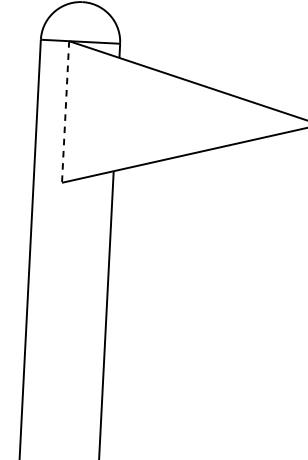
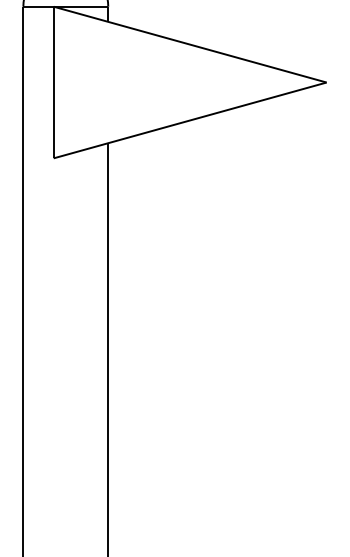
line: (65, 111) -> (53, 82), dashed -> solid

